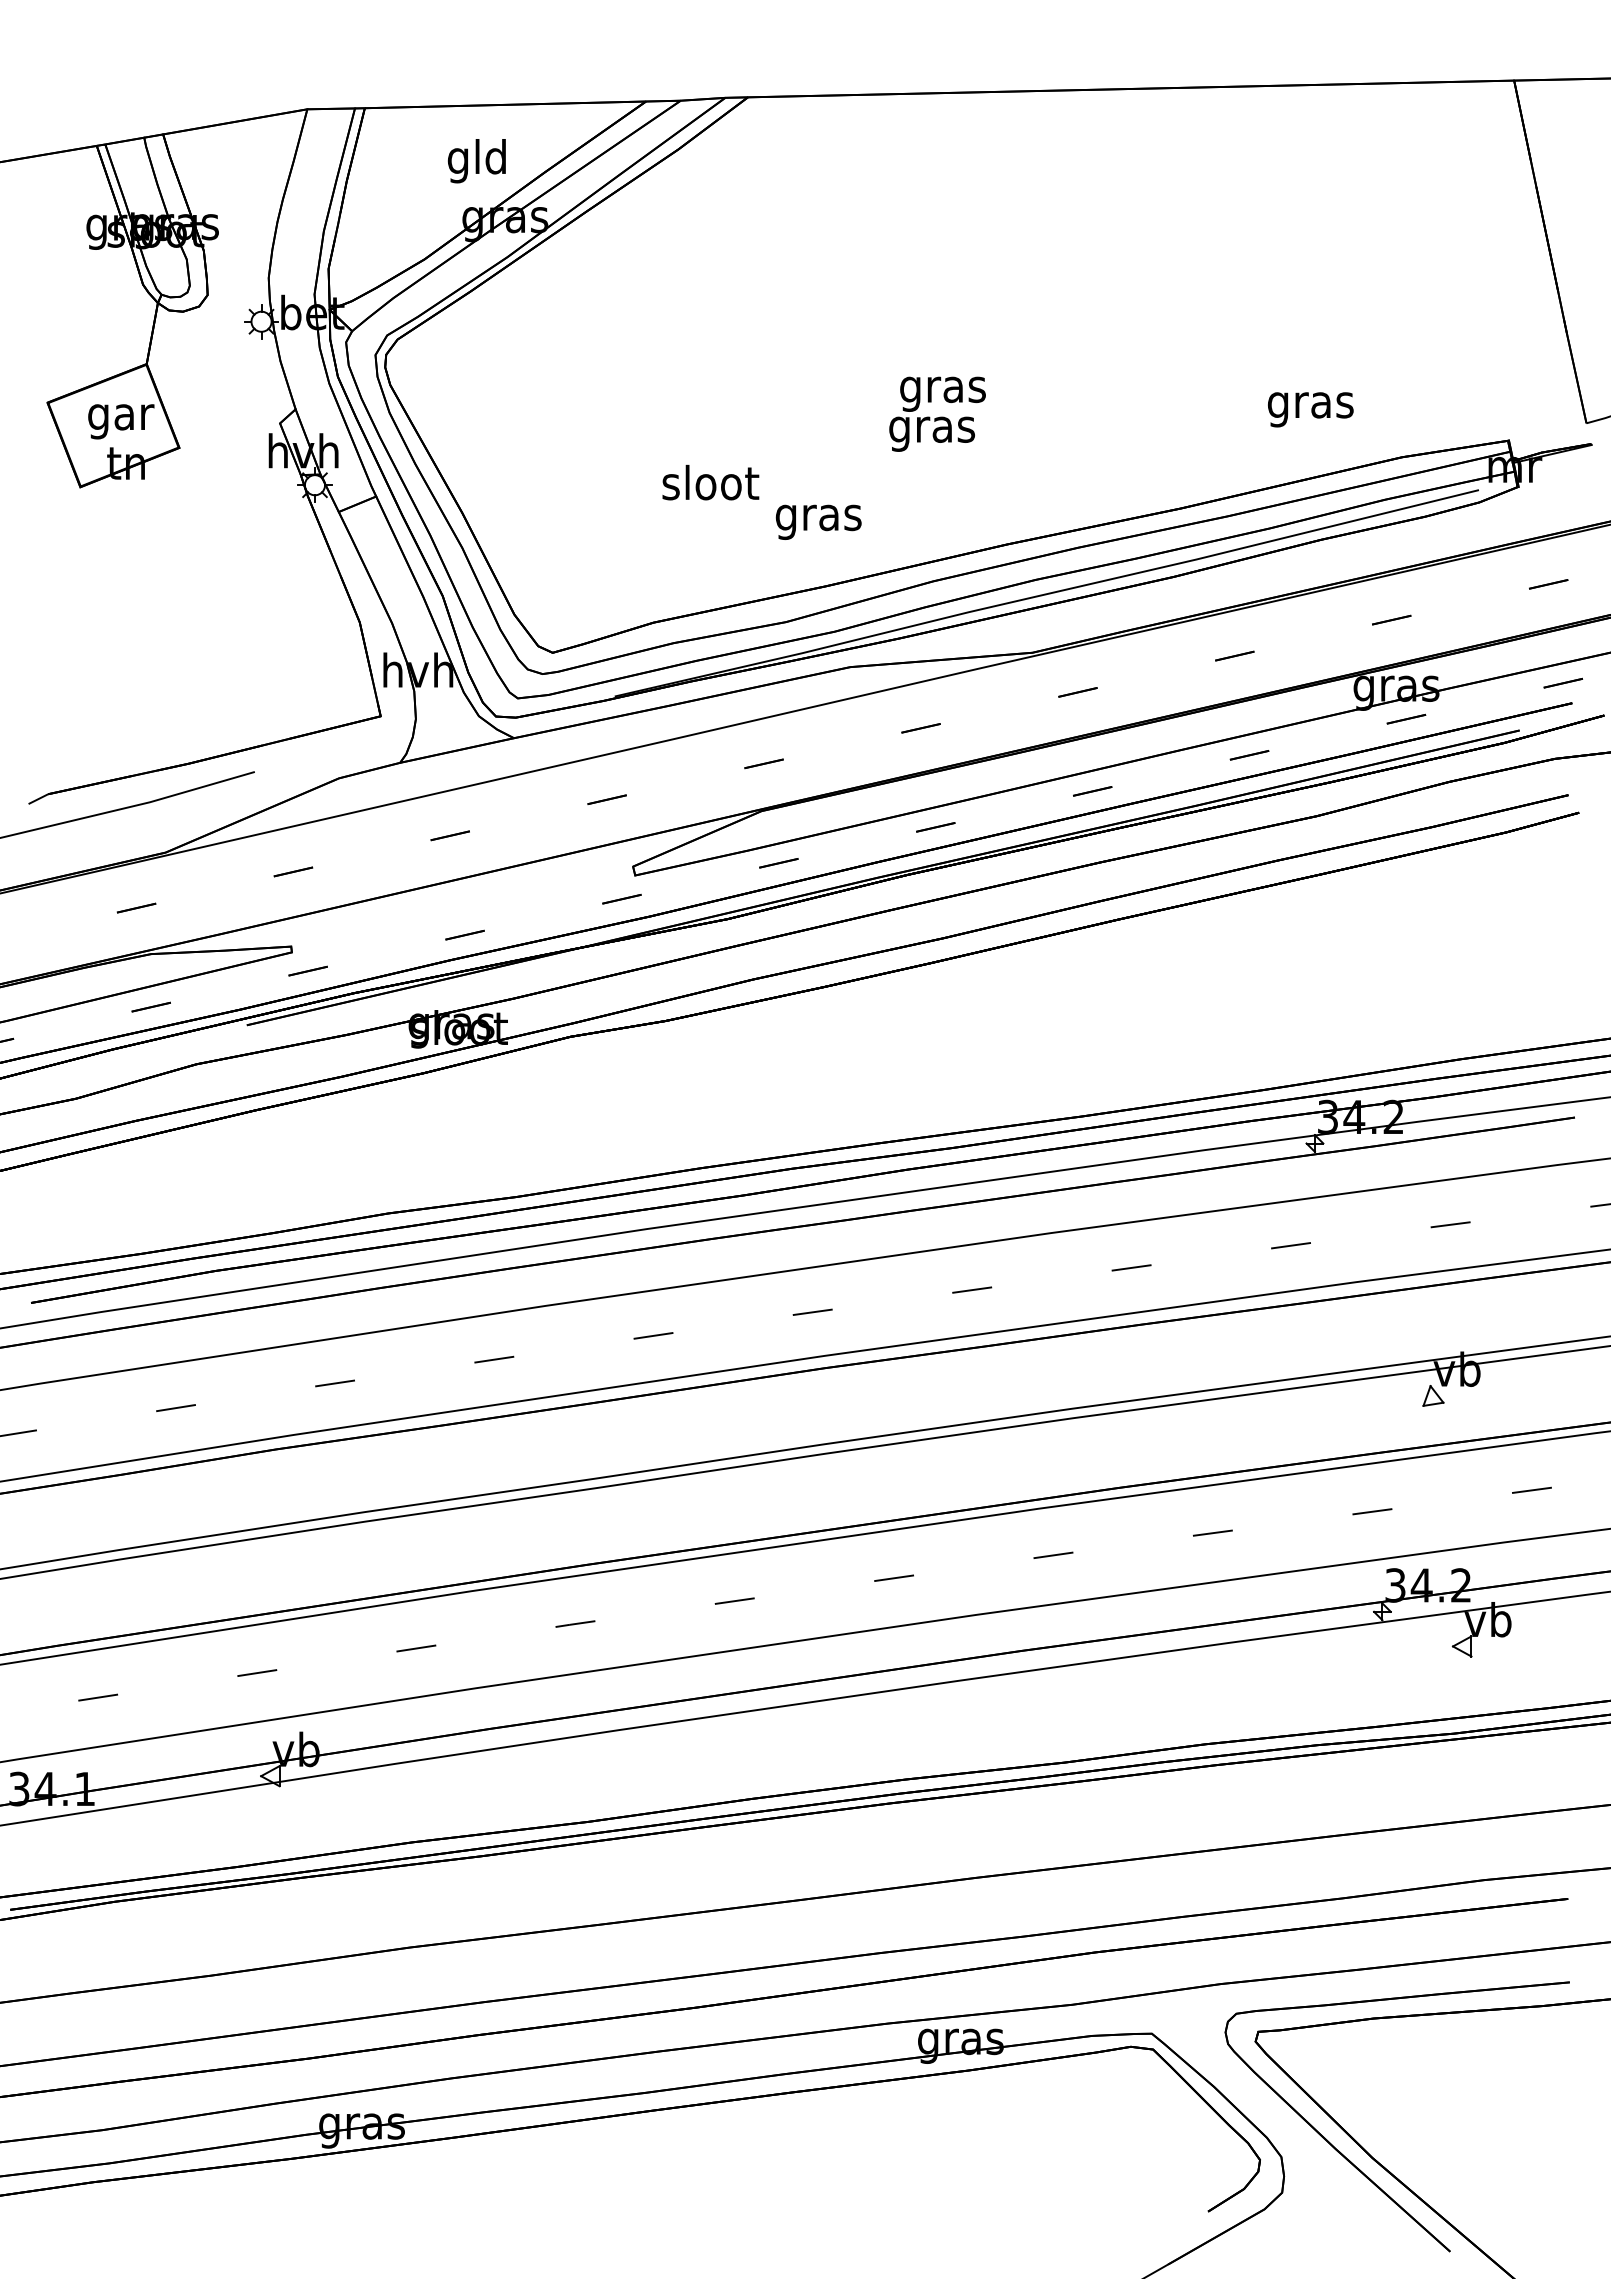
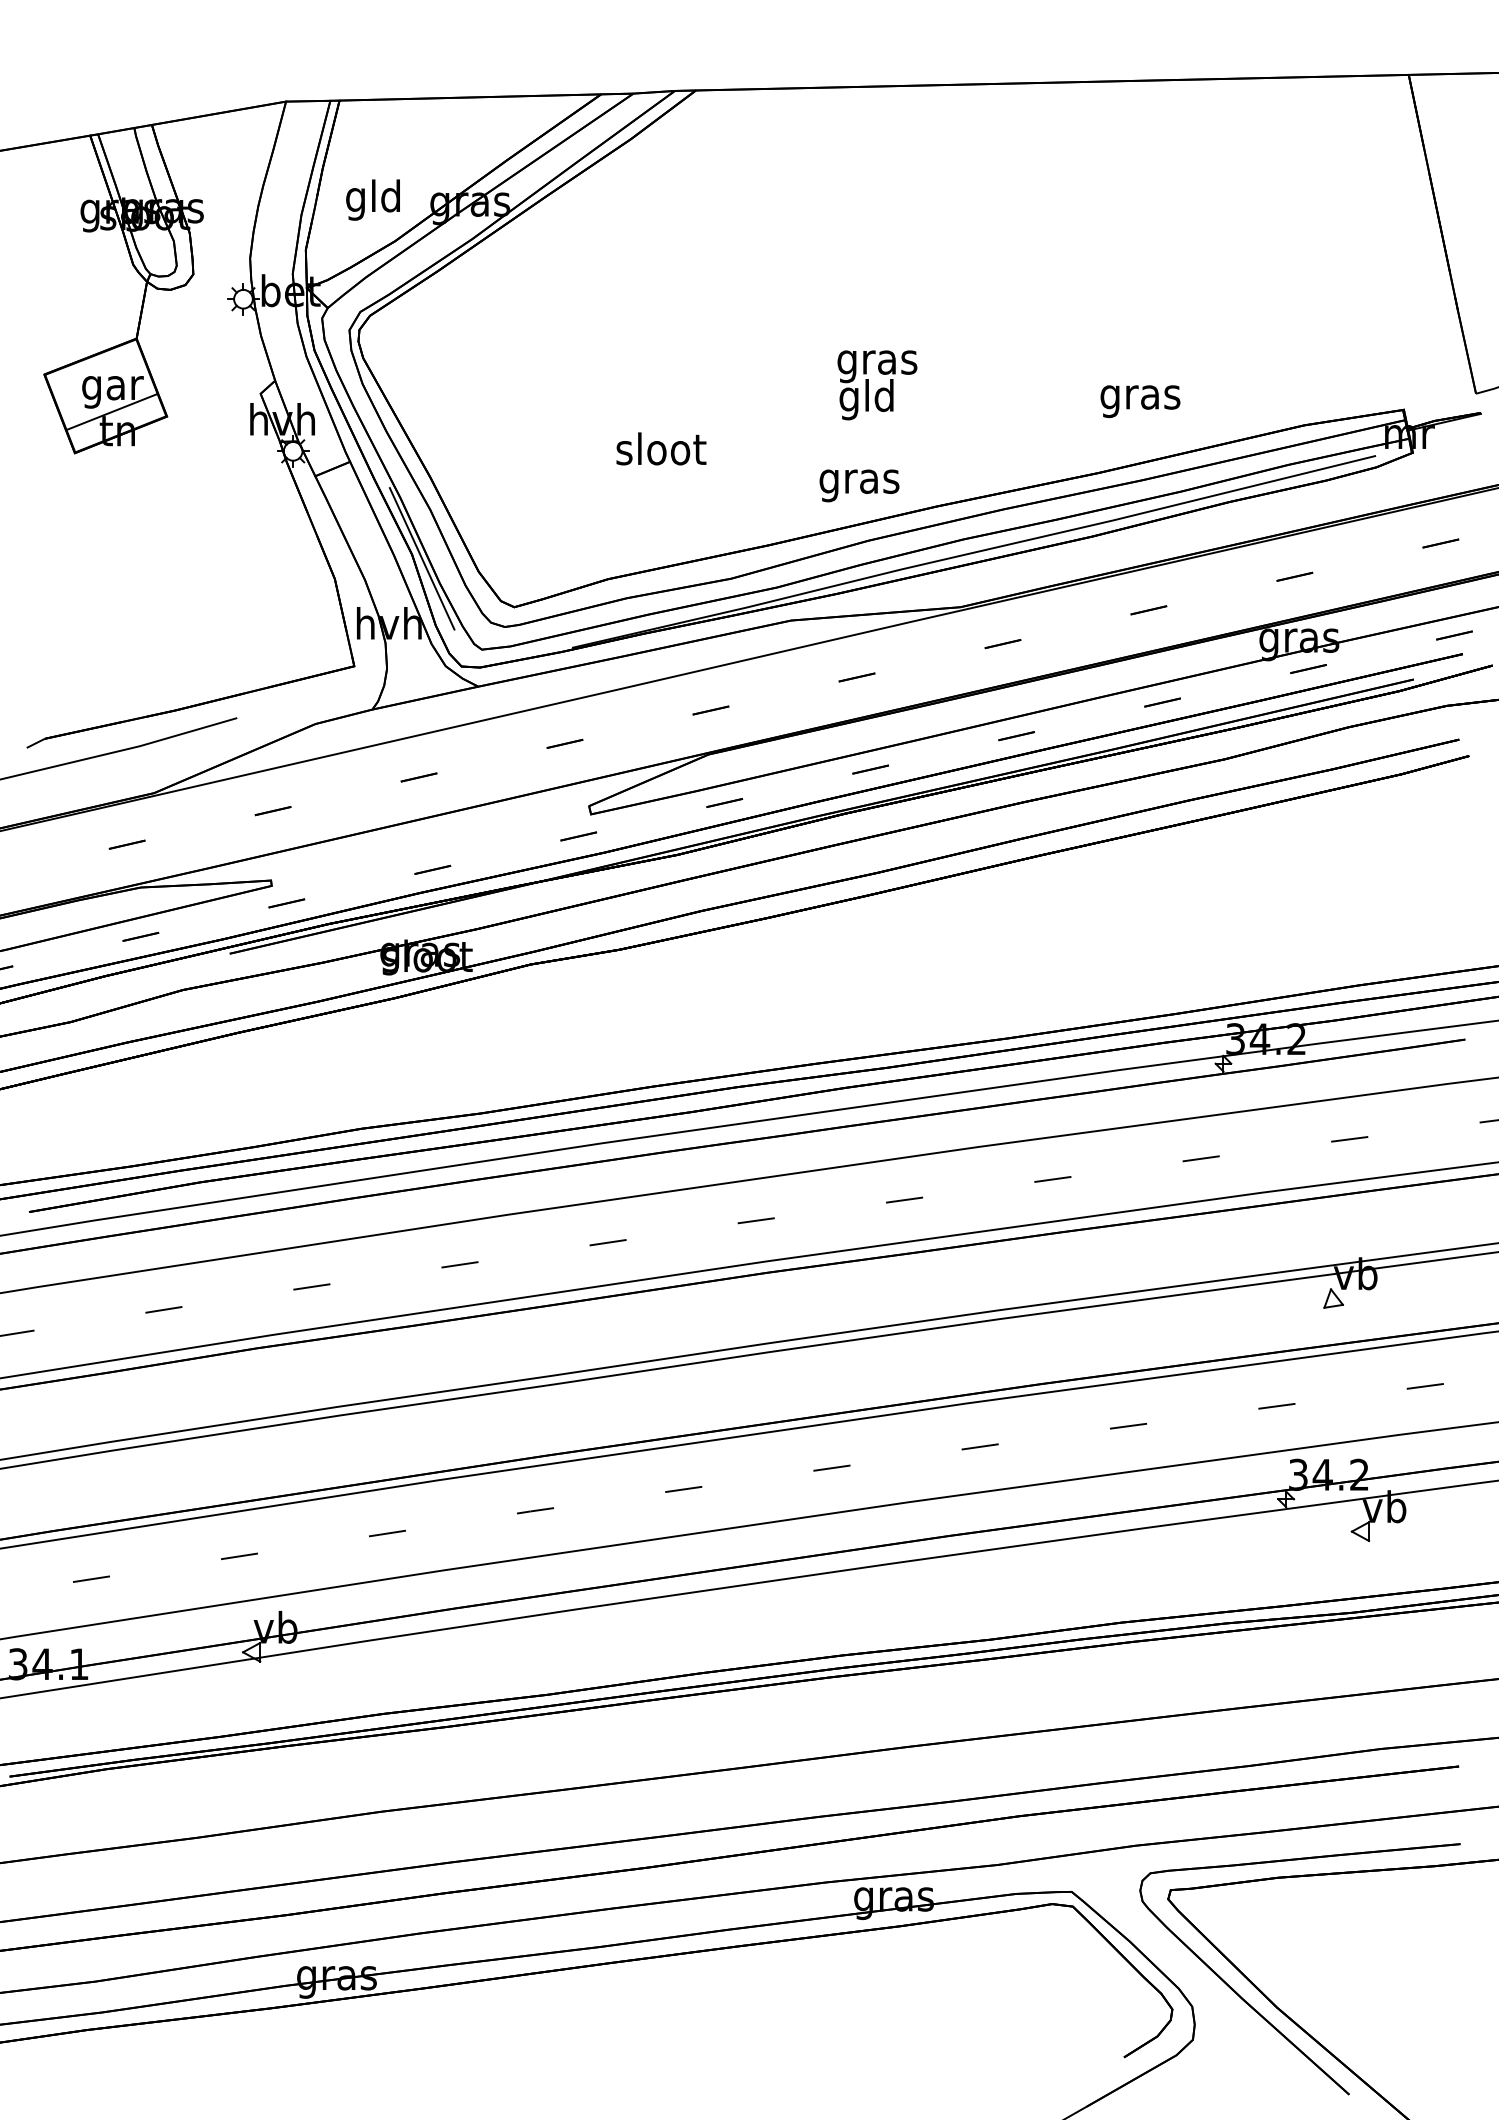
text: (476, 161) -> (372, 200), moved
text: (1310, 409) -> (1140, 401), moved
text: (932, 429) -> (867, 399), gras -> gld
line: (119, 442) -> (111, 411), added
text: (818, 521) -> (859, 485), moved
line: (453, 600) -> (422, 558), added

